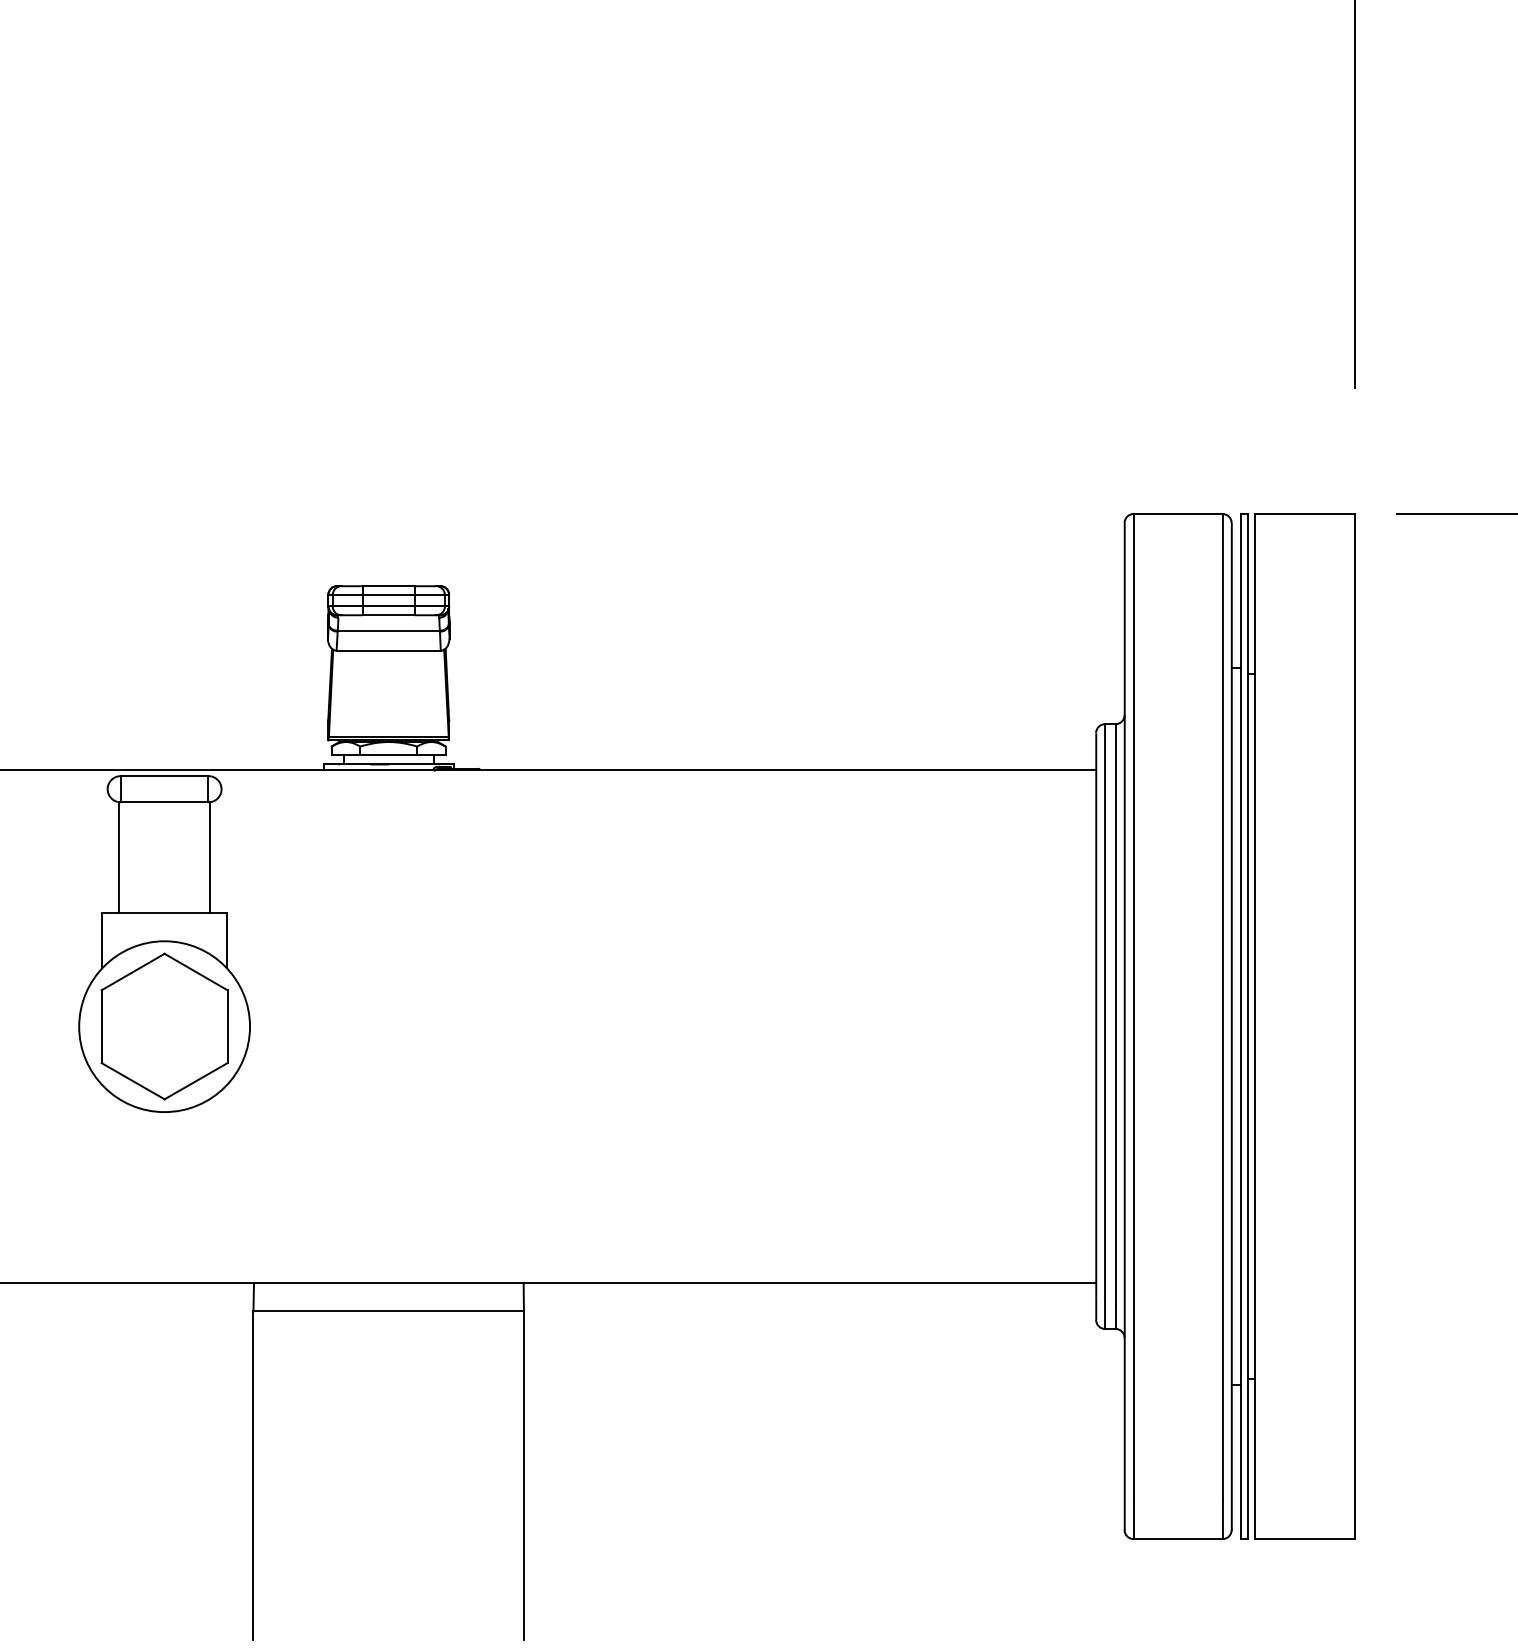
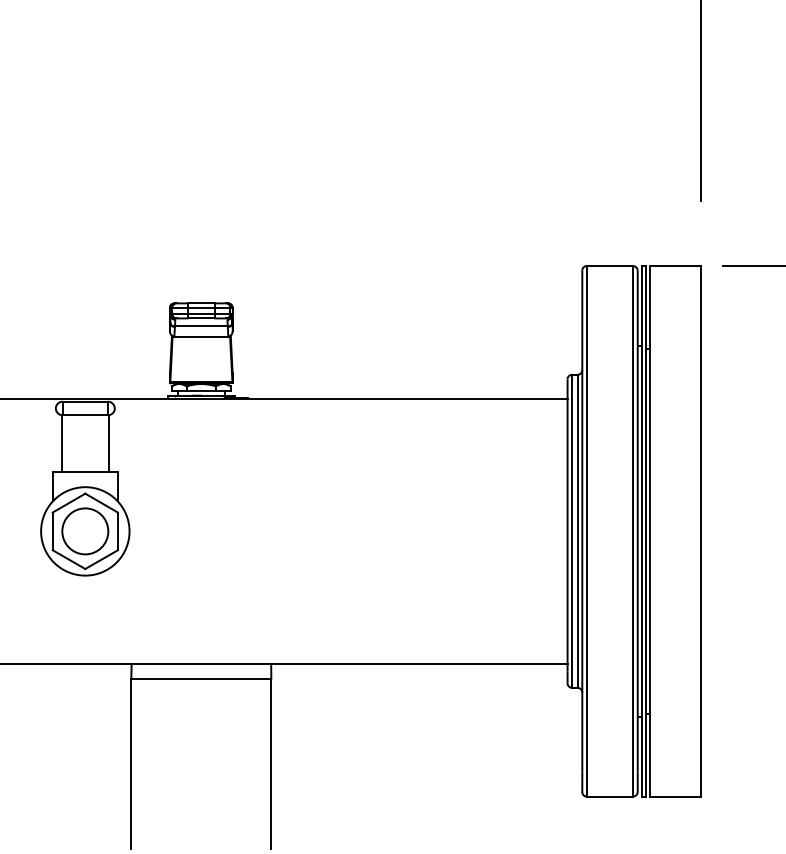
circle: (164, 1026) -> (85, 531), added

